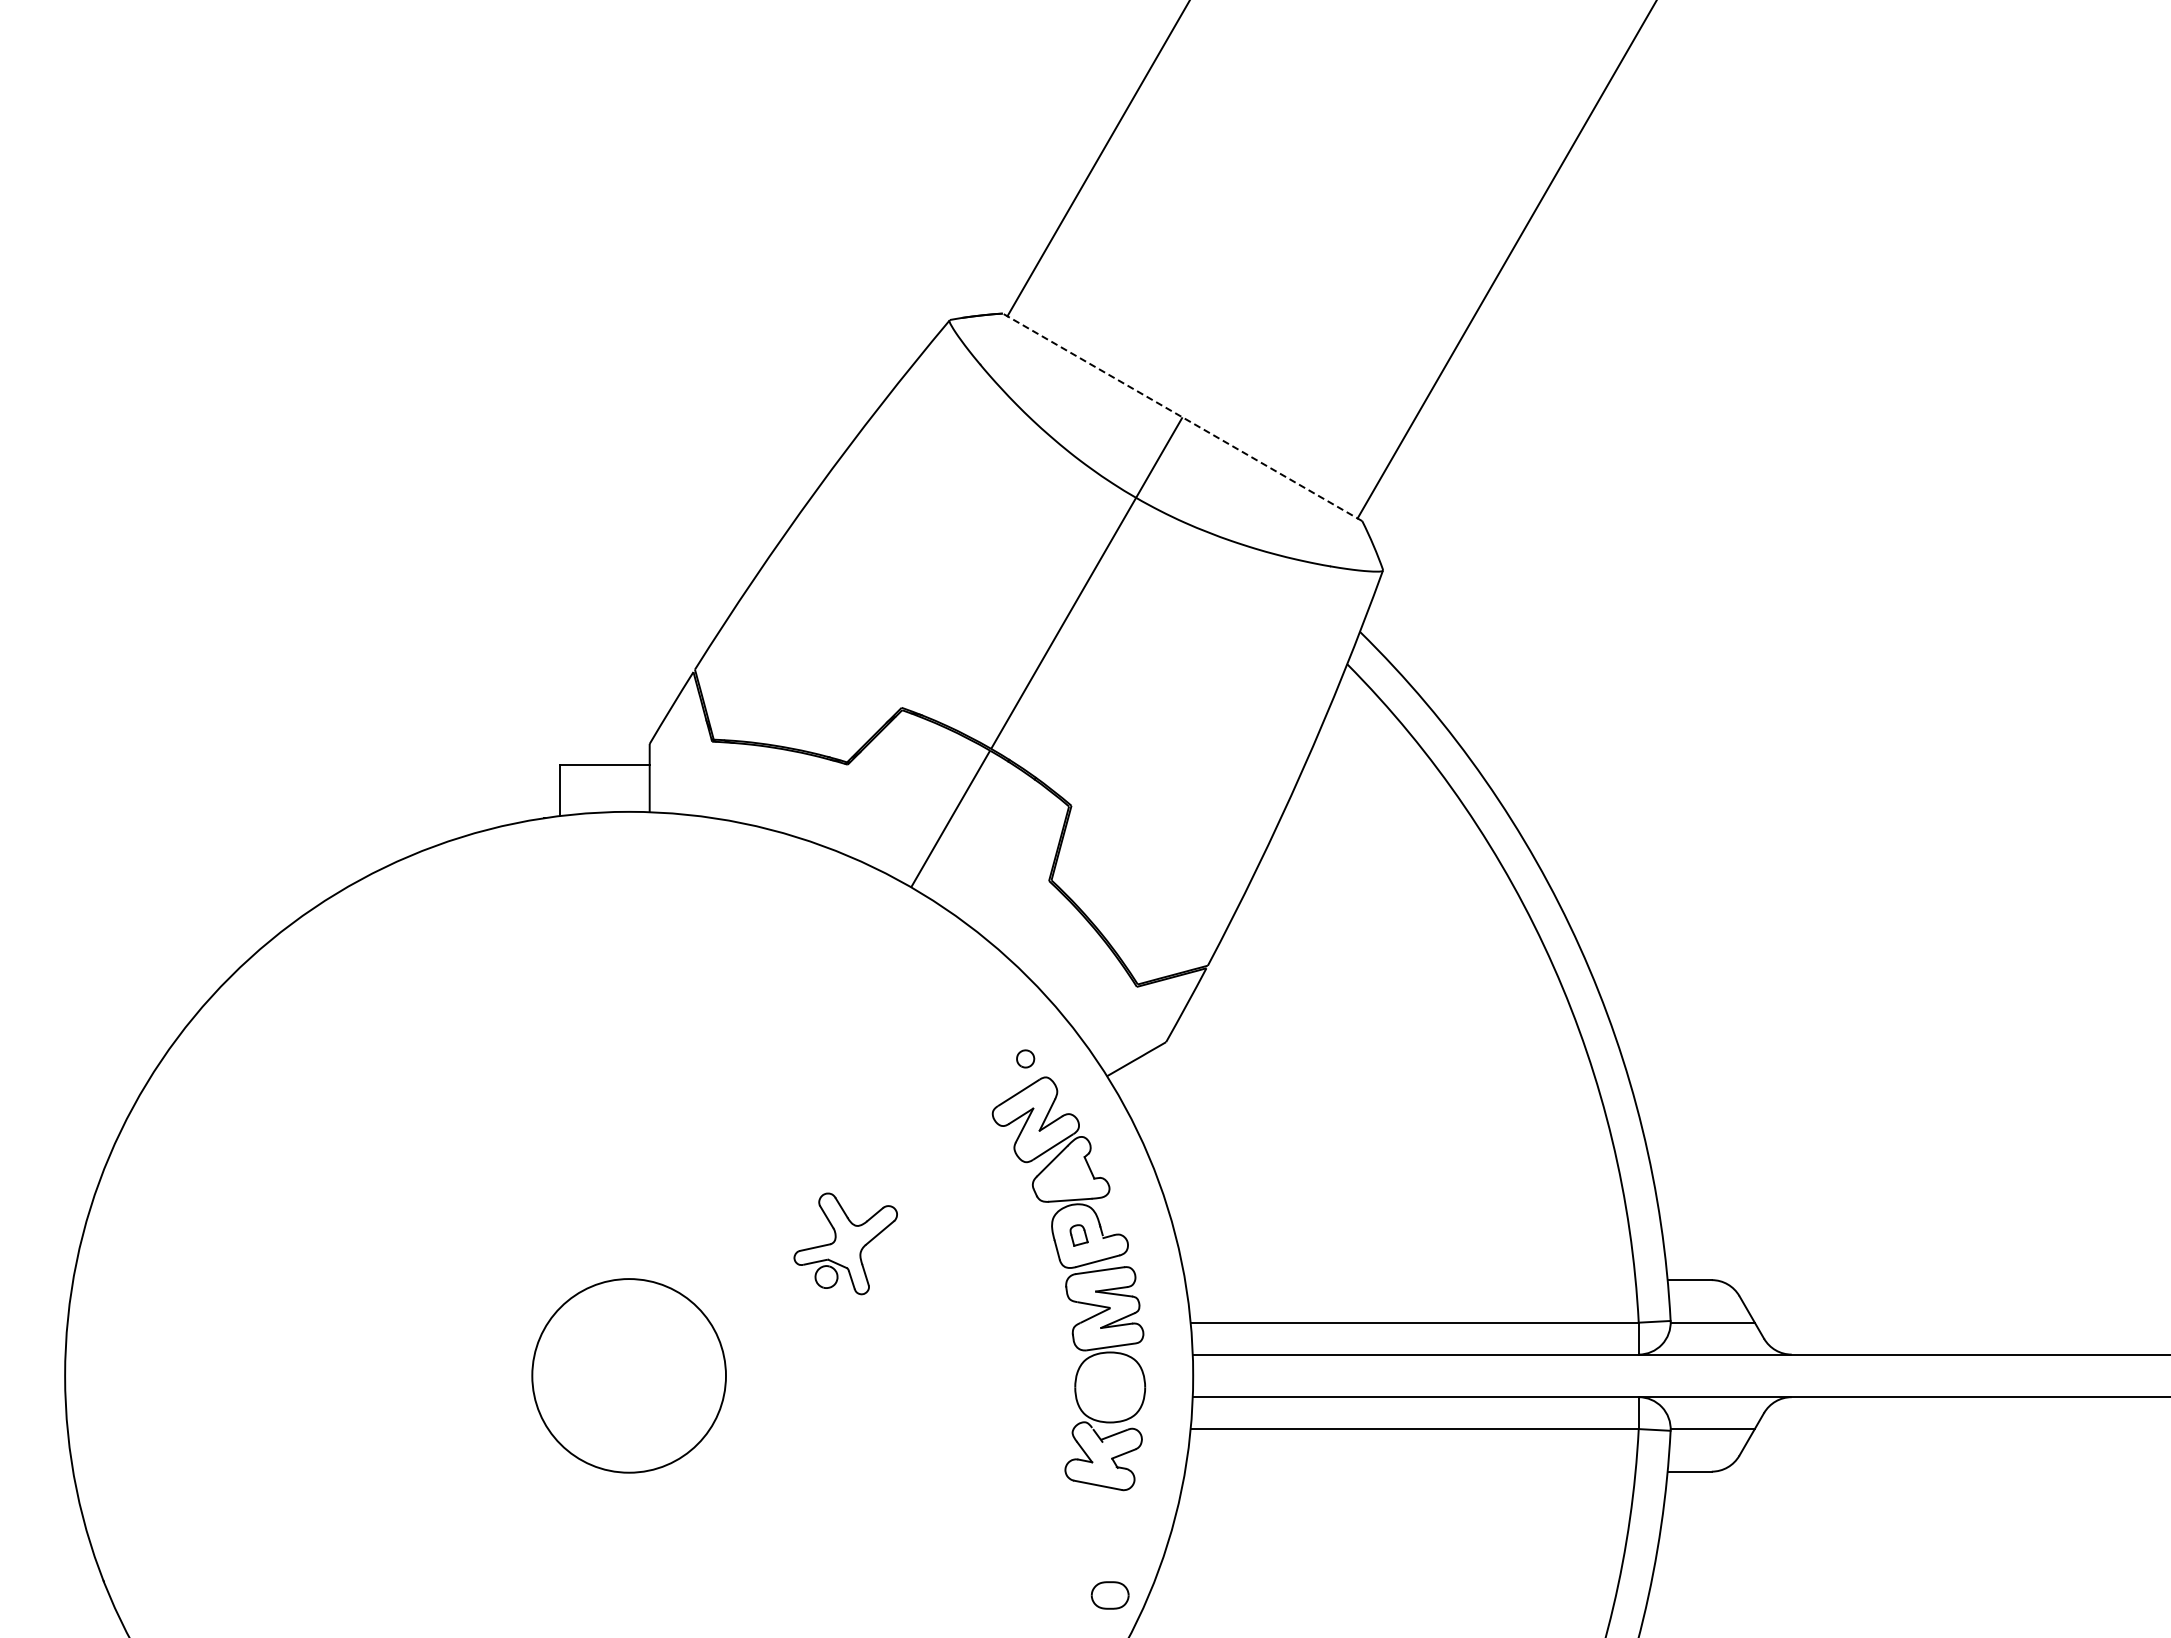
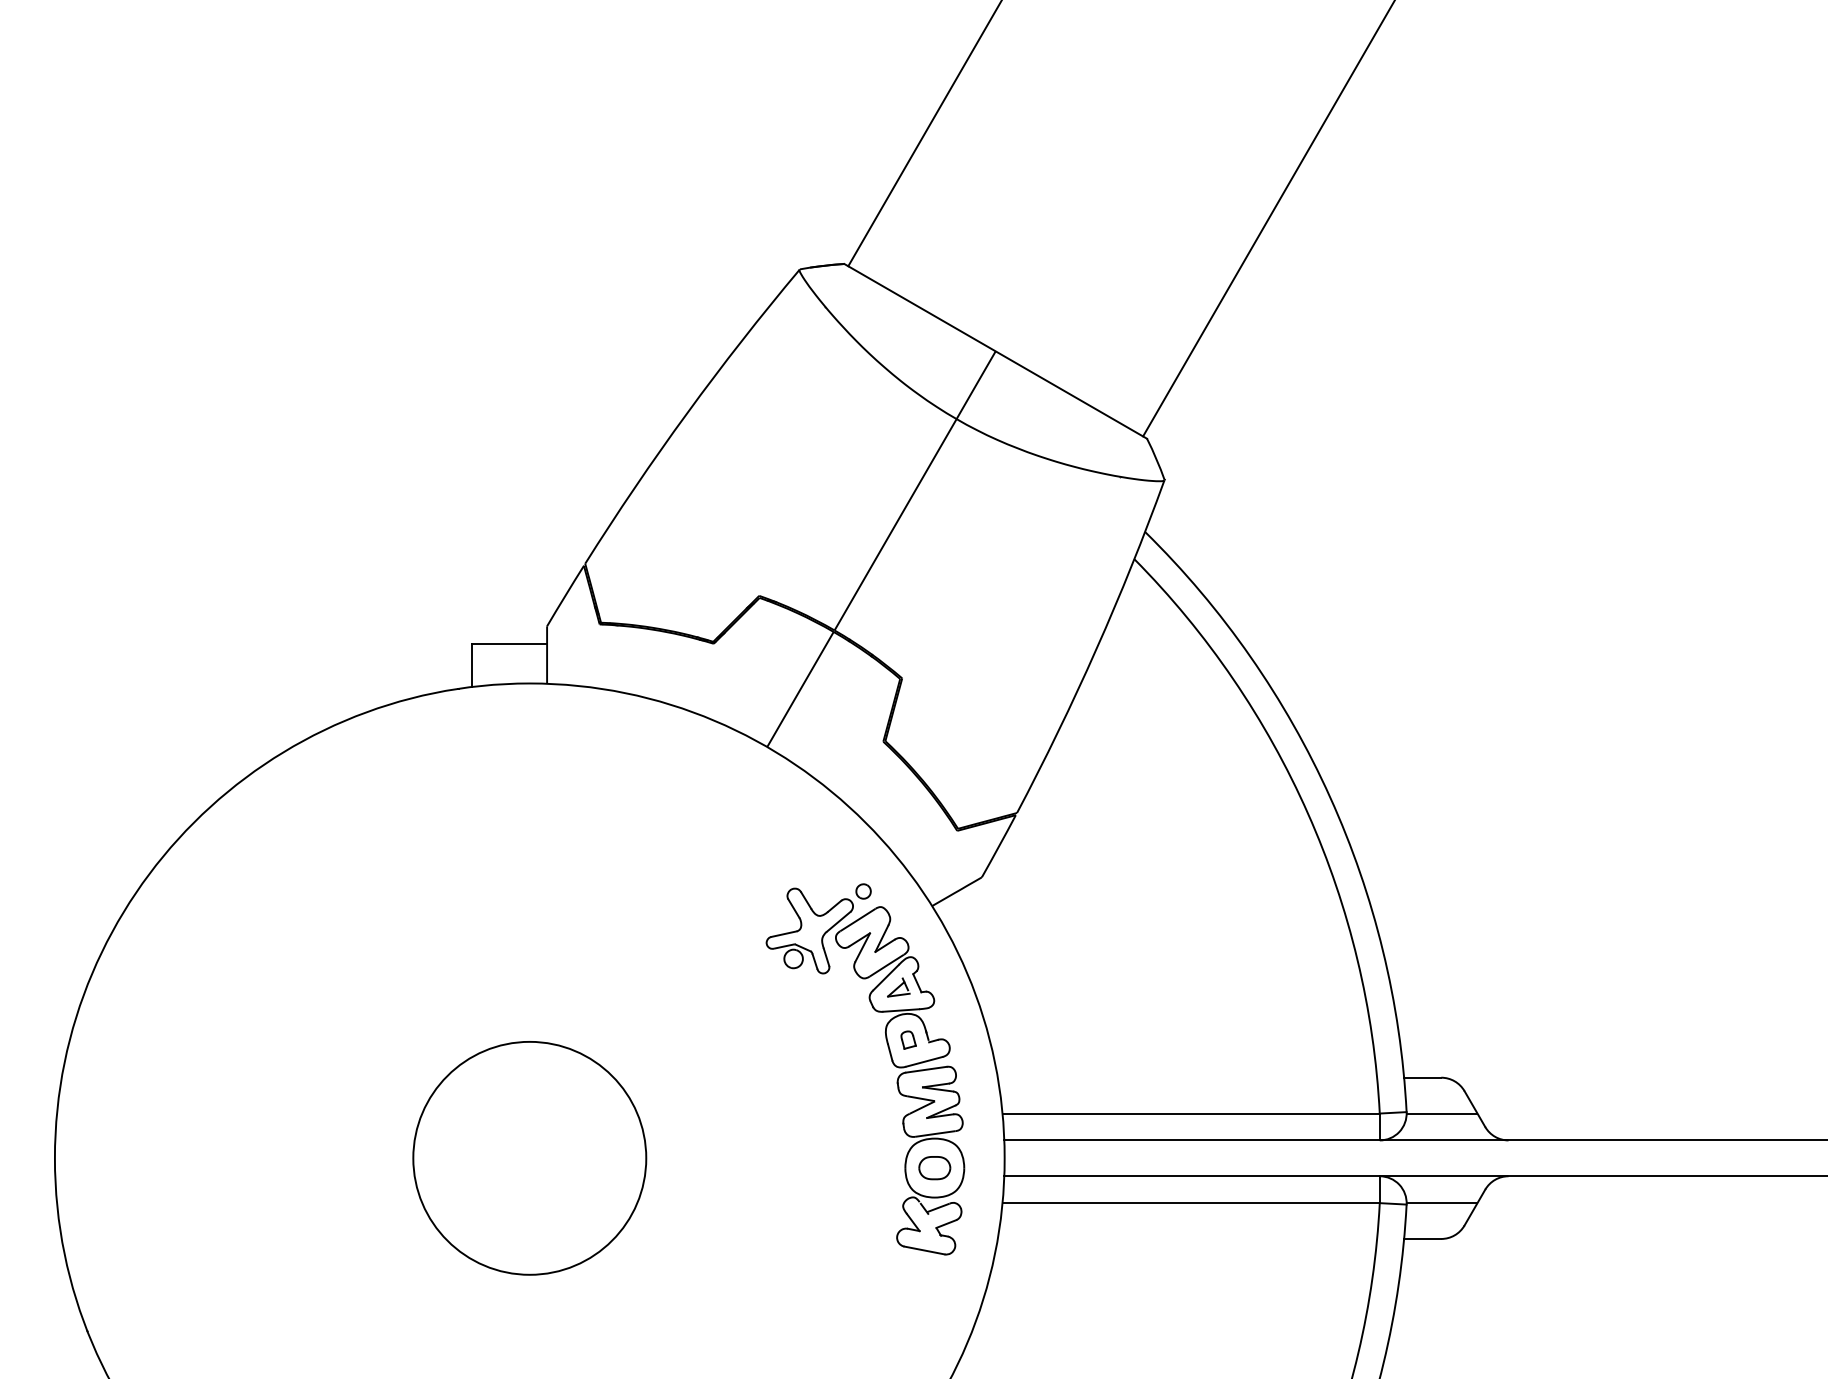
line: (1182, 417) -> (995, 351), dashed -> solid
part: (1067, 1172) -> (898, 987), added
part: (845, 1243) -> (809, 930), moved
circle: (628, 1375) -> (529, 1158), size x1.43
part: (1109, 1595) -> (934, 1168), moved

